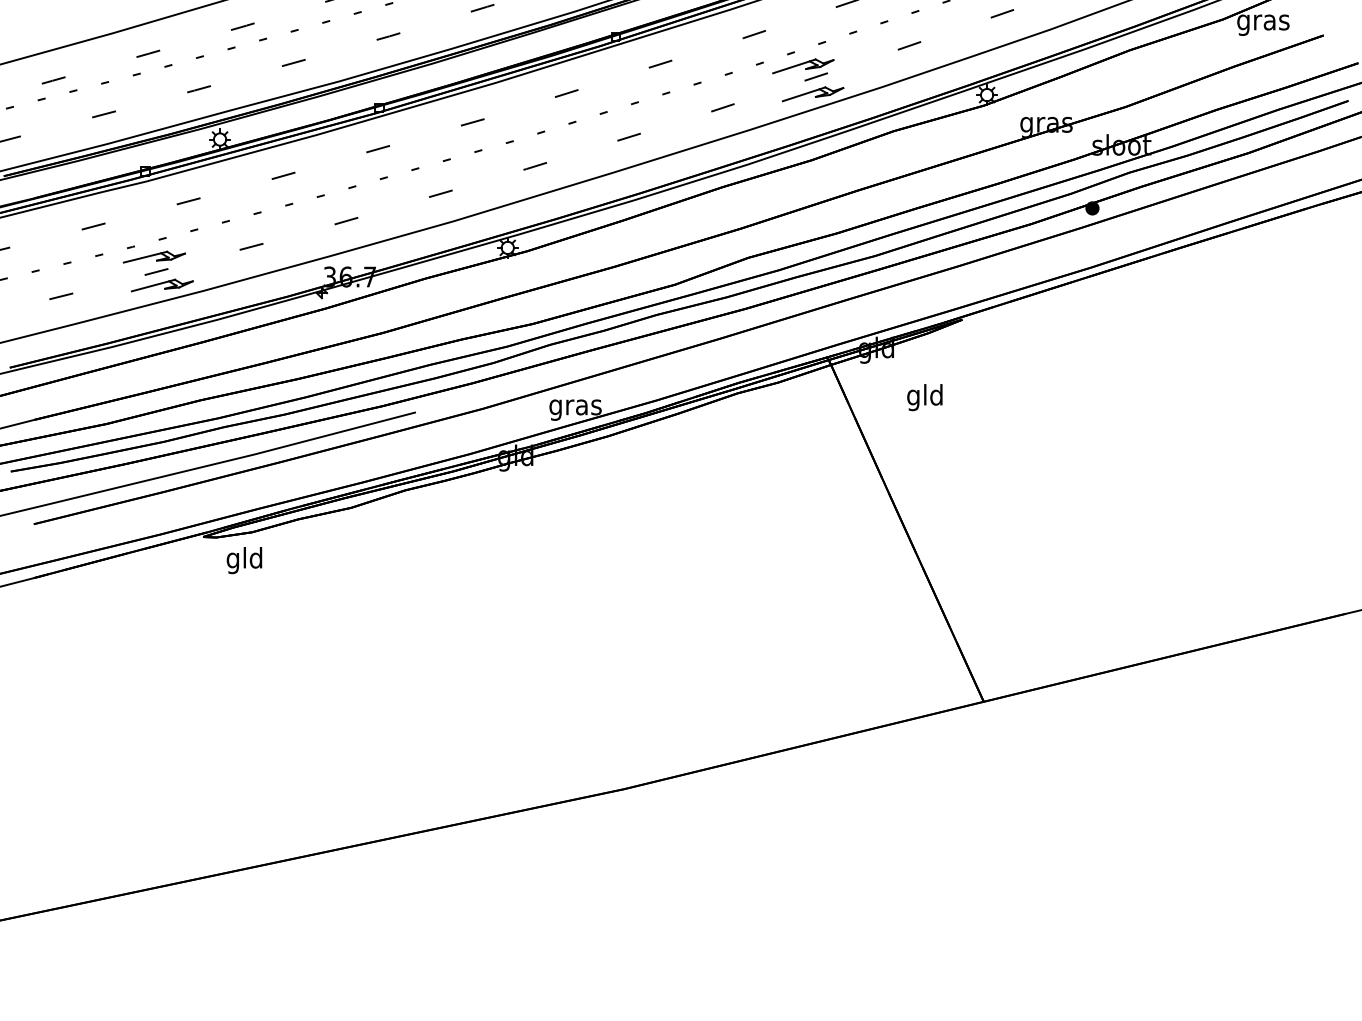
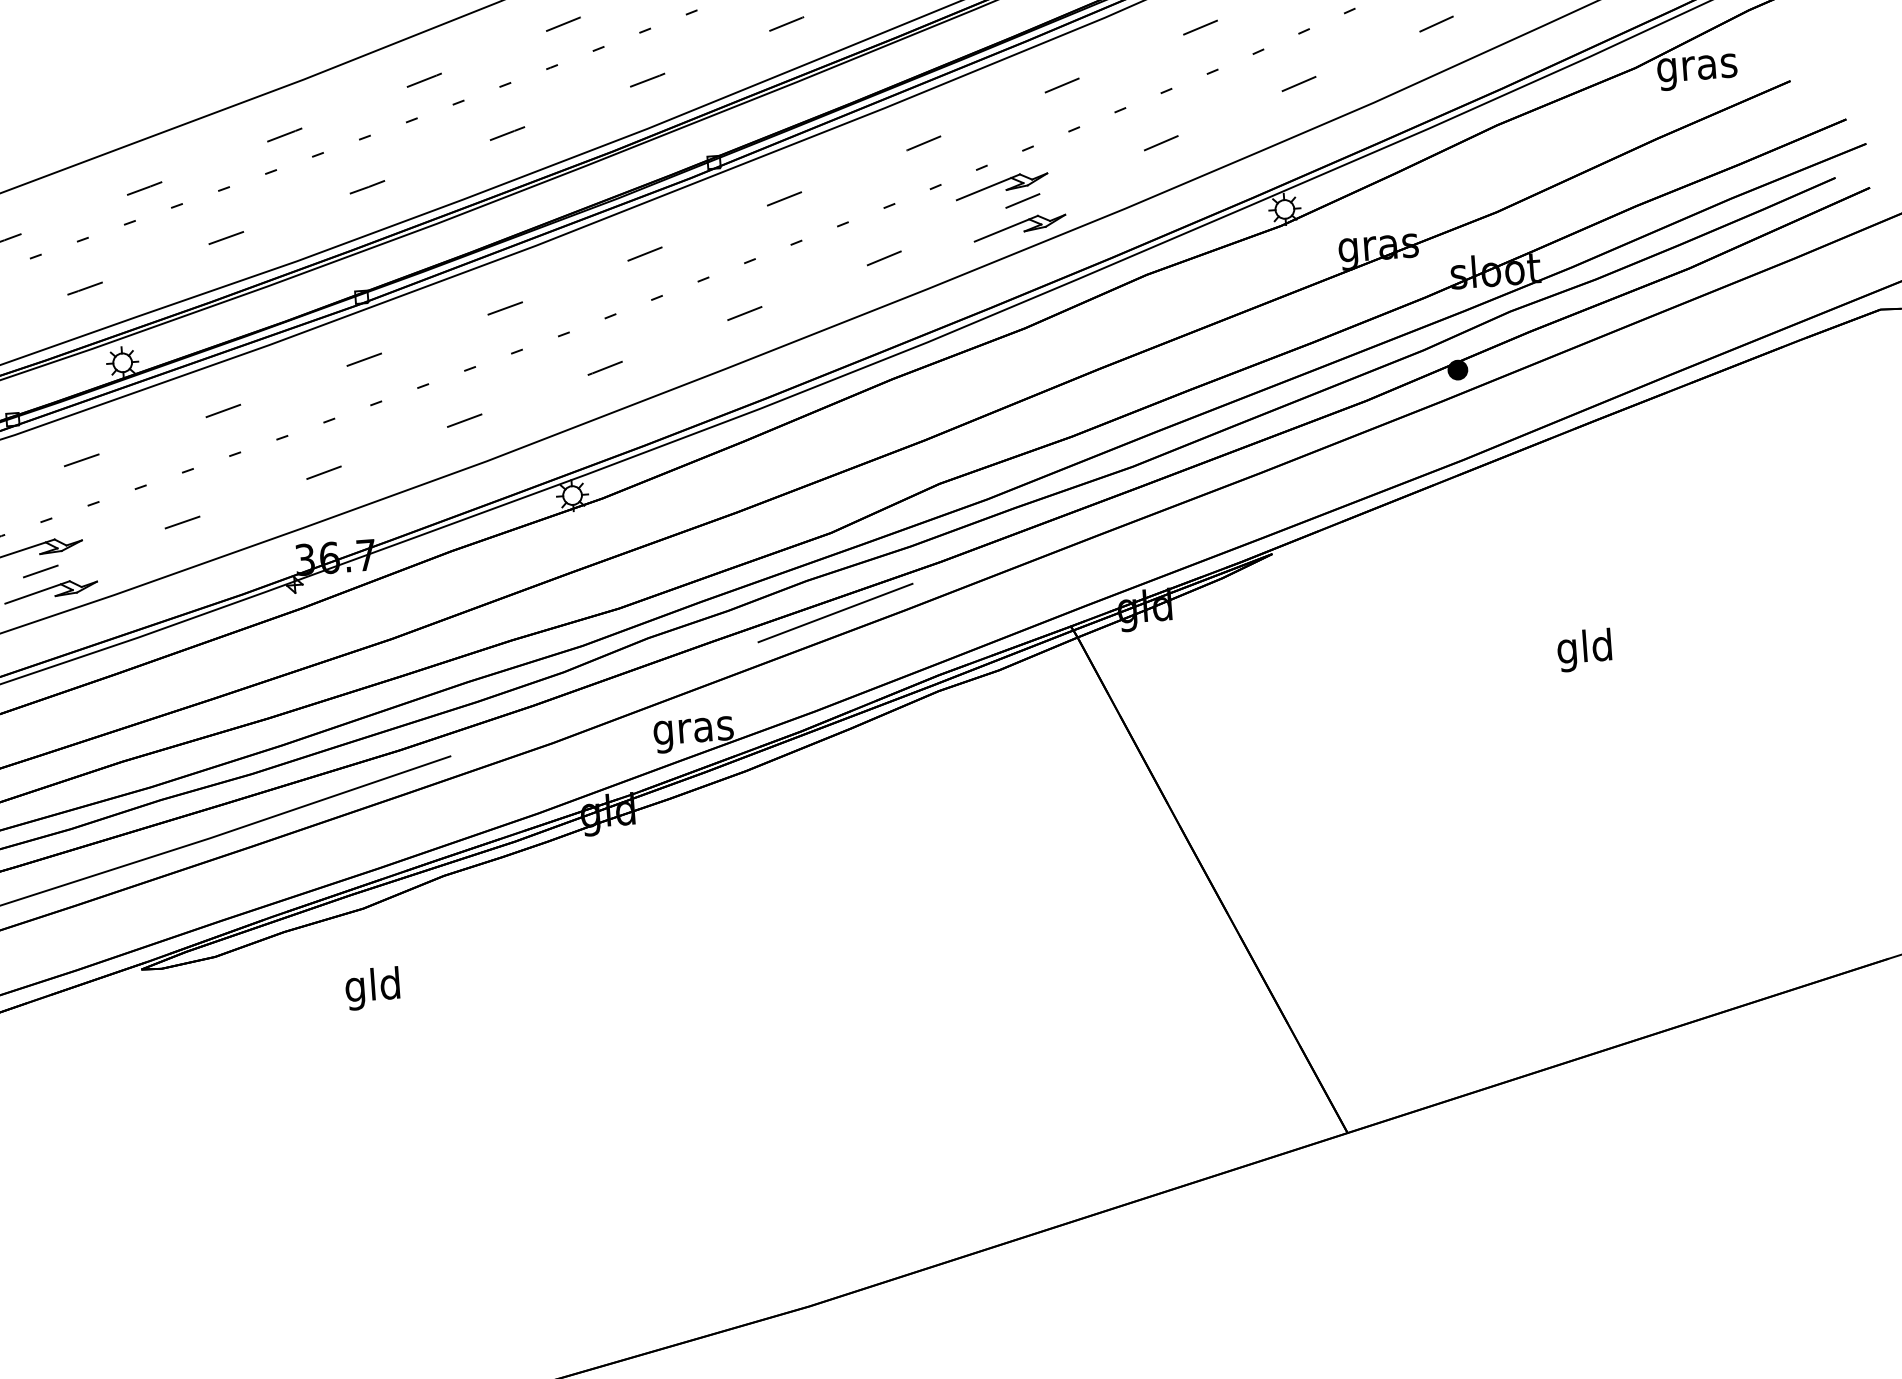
line: (673, 336) -> (834, 611), added
text: (924, 397) -> (1584, 650), moved
text: (244, 560) -> (372, 988), moved

